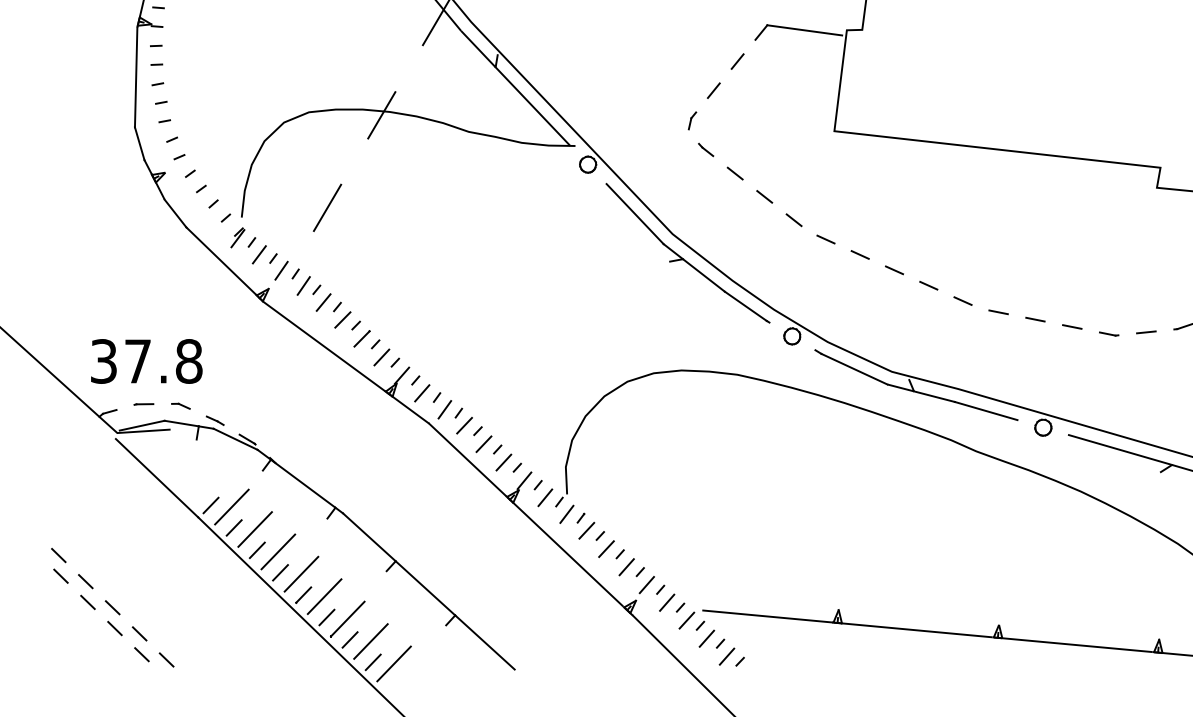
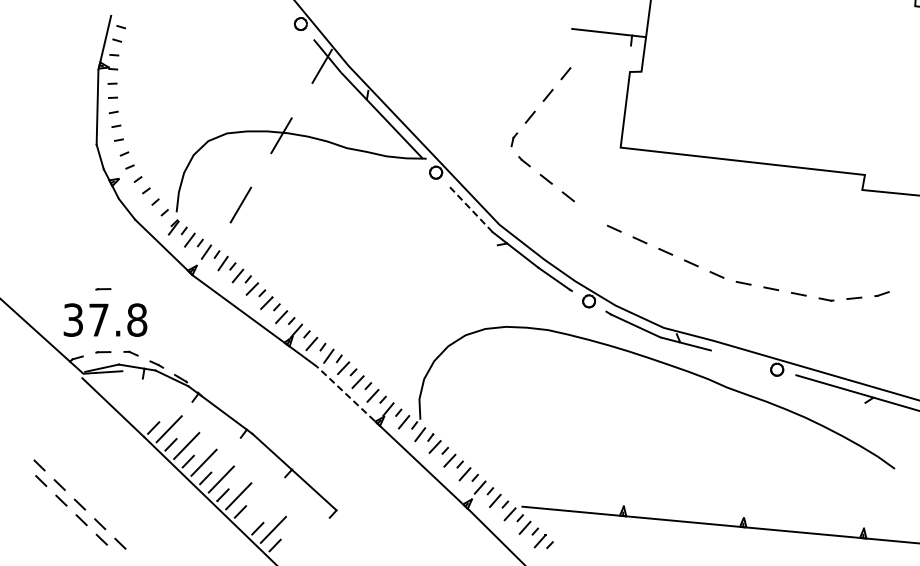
line: (804, 29) -> (598, 71), removed
line: (635, 213) -> (471, 209), solid -> dashed
line: (794, 219) -> (590, 213), removed
line: (144, 320) -> (103, 289), added
line: (985, 411) -> (733, 357), removed
line: (467, 459) -> (345, 393), solid -> dashed
line: (347, 619) -> (255, 513), removed
line: (484, 642) -> (358, 530), removed
line: (393, 663) -> (290, 546), removed

